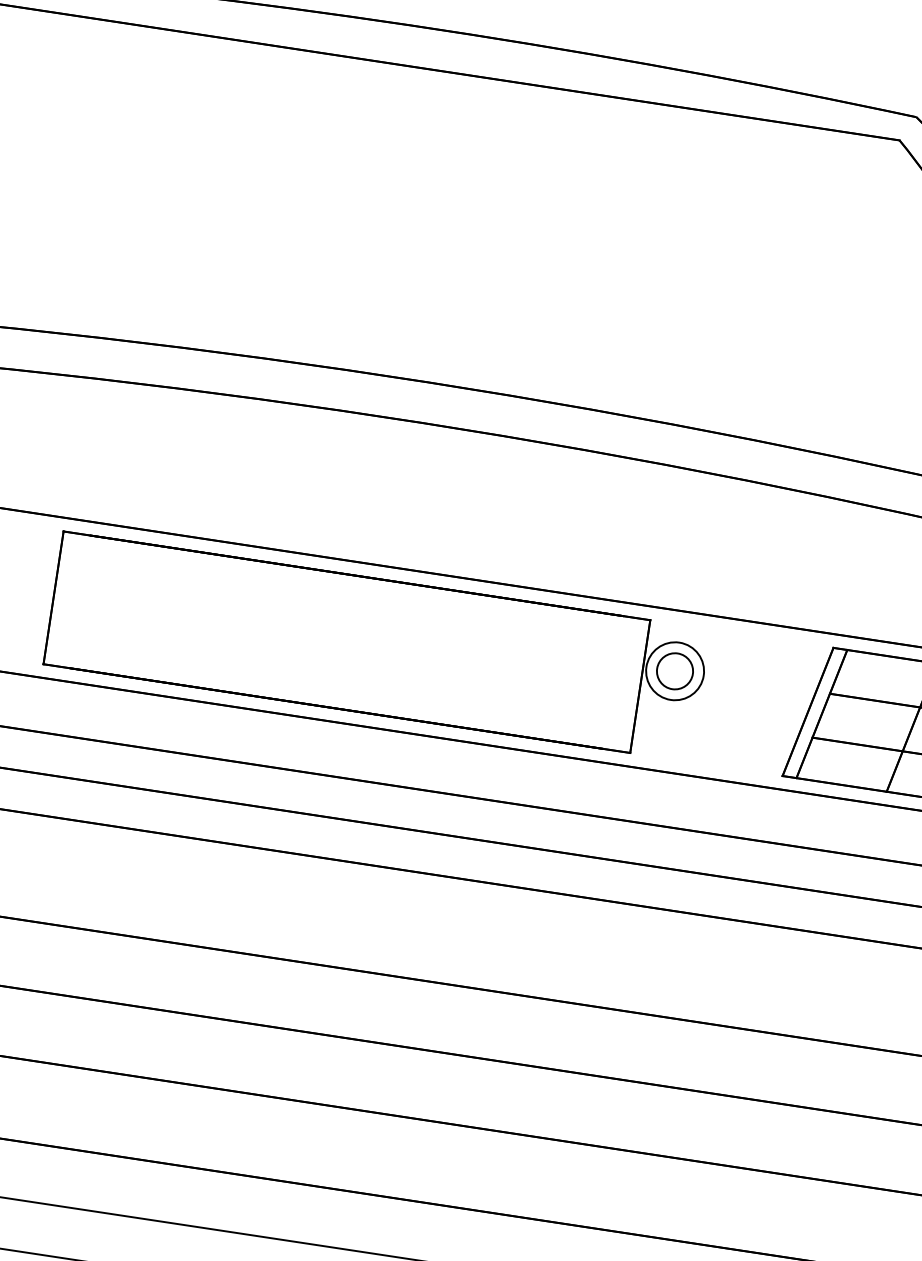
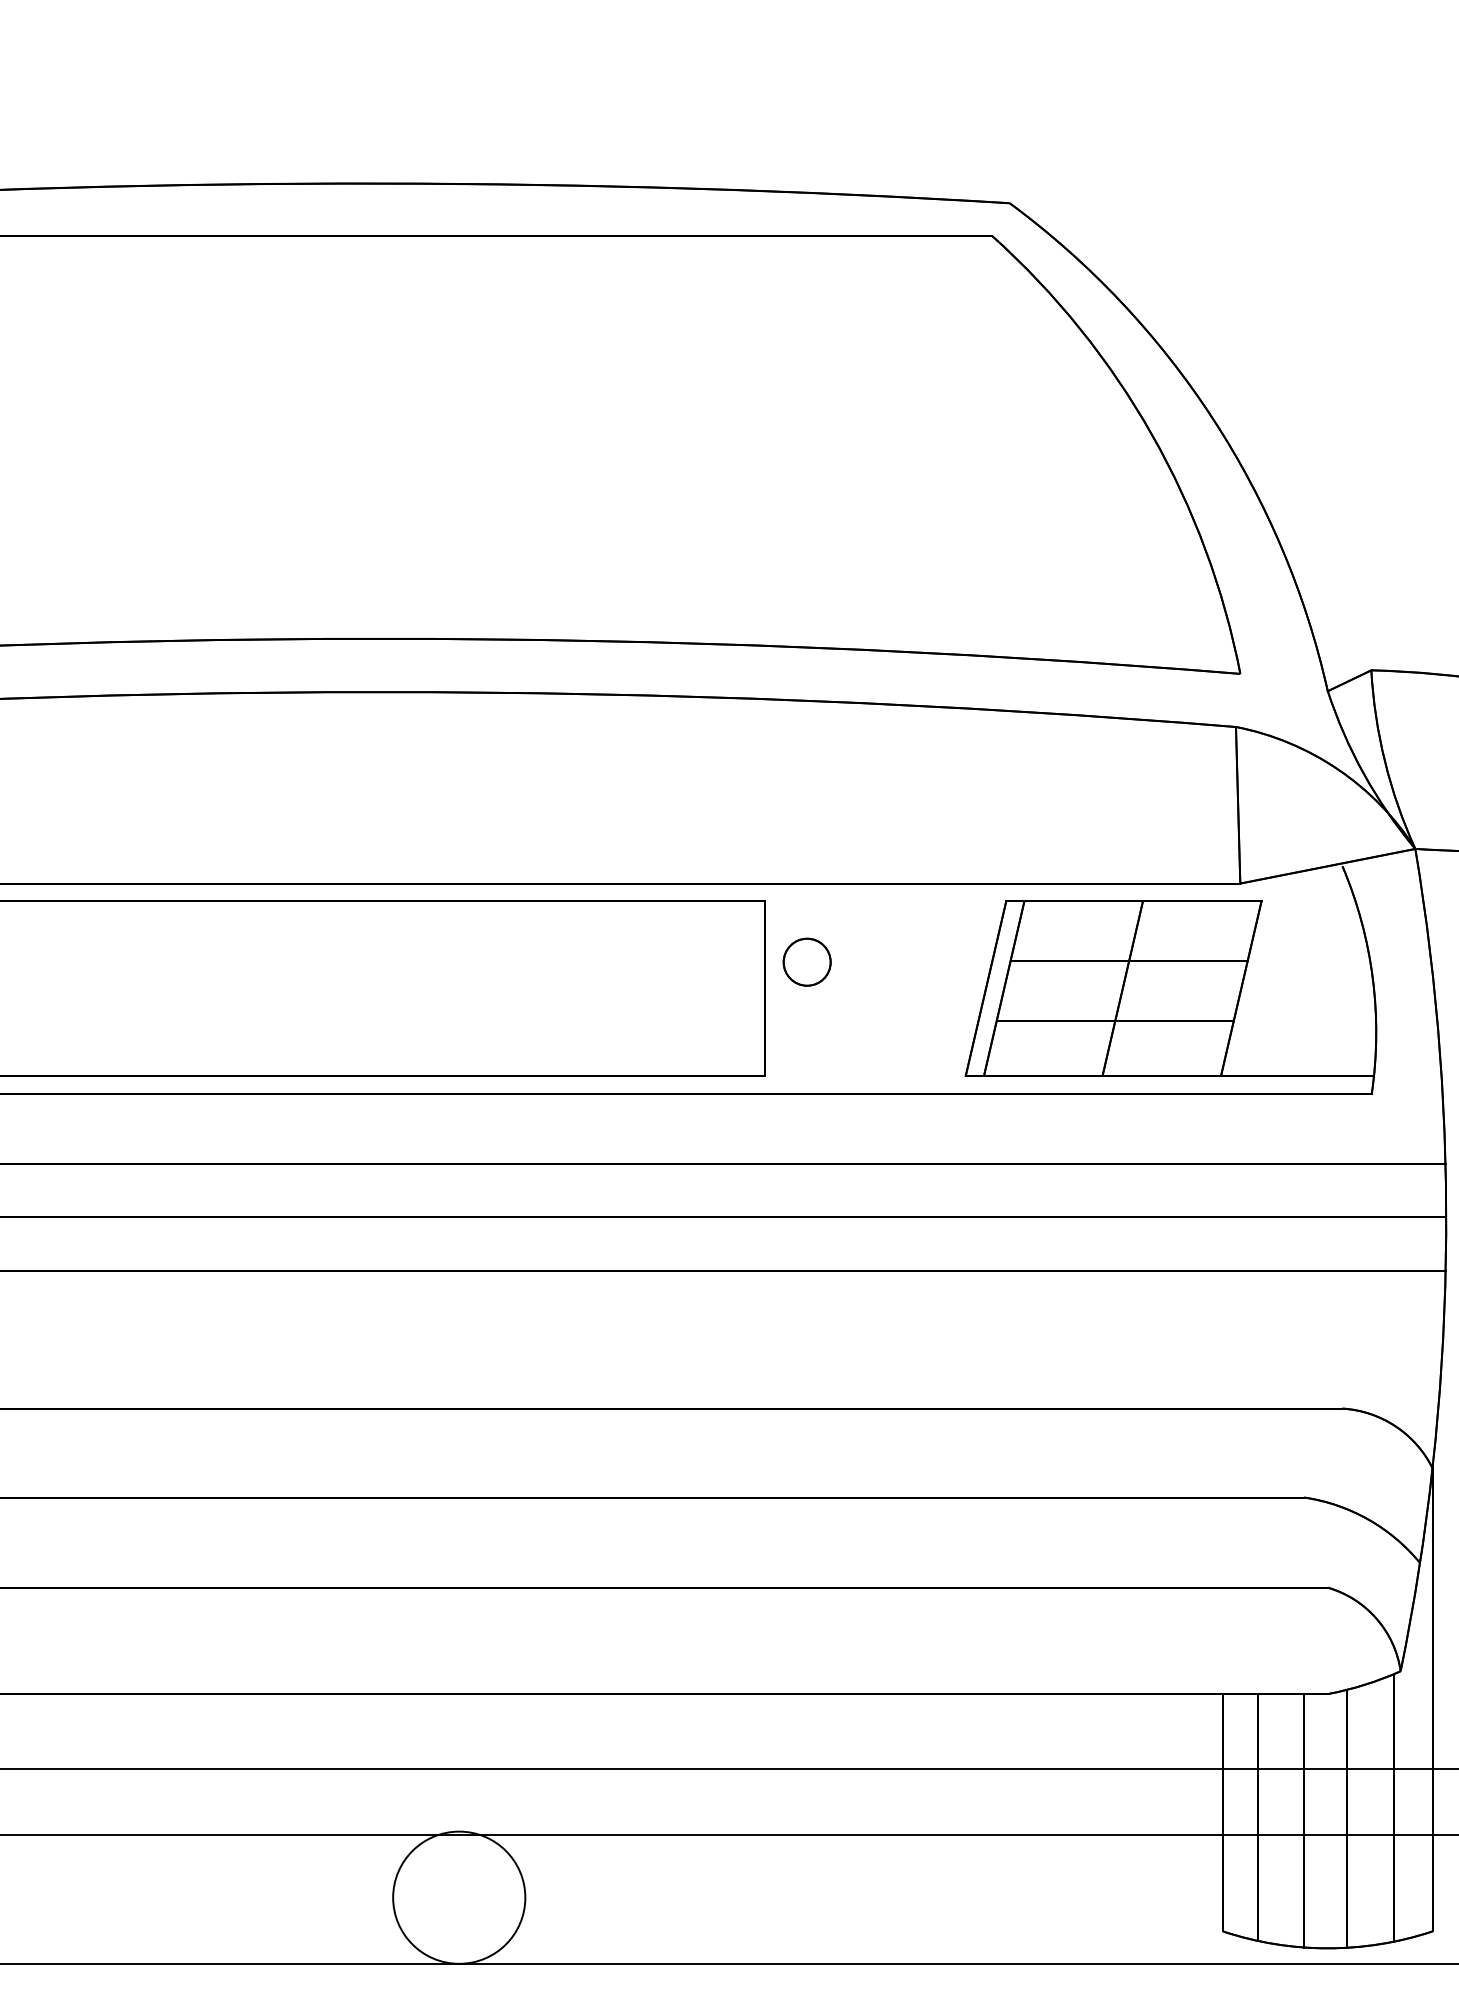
circle: (674, 670) -> (806, 961), size x0.62

